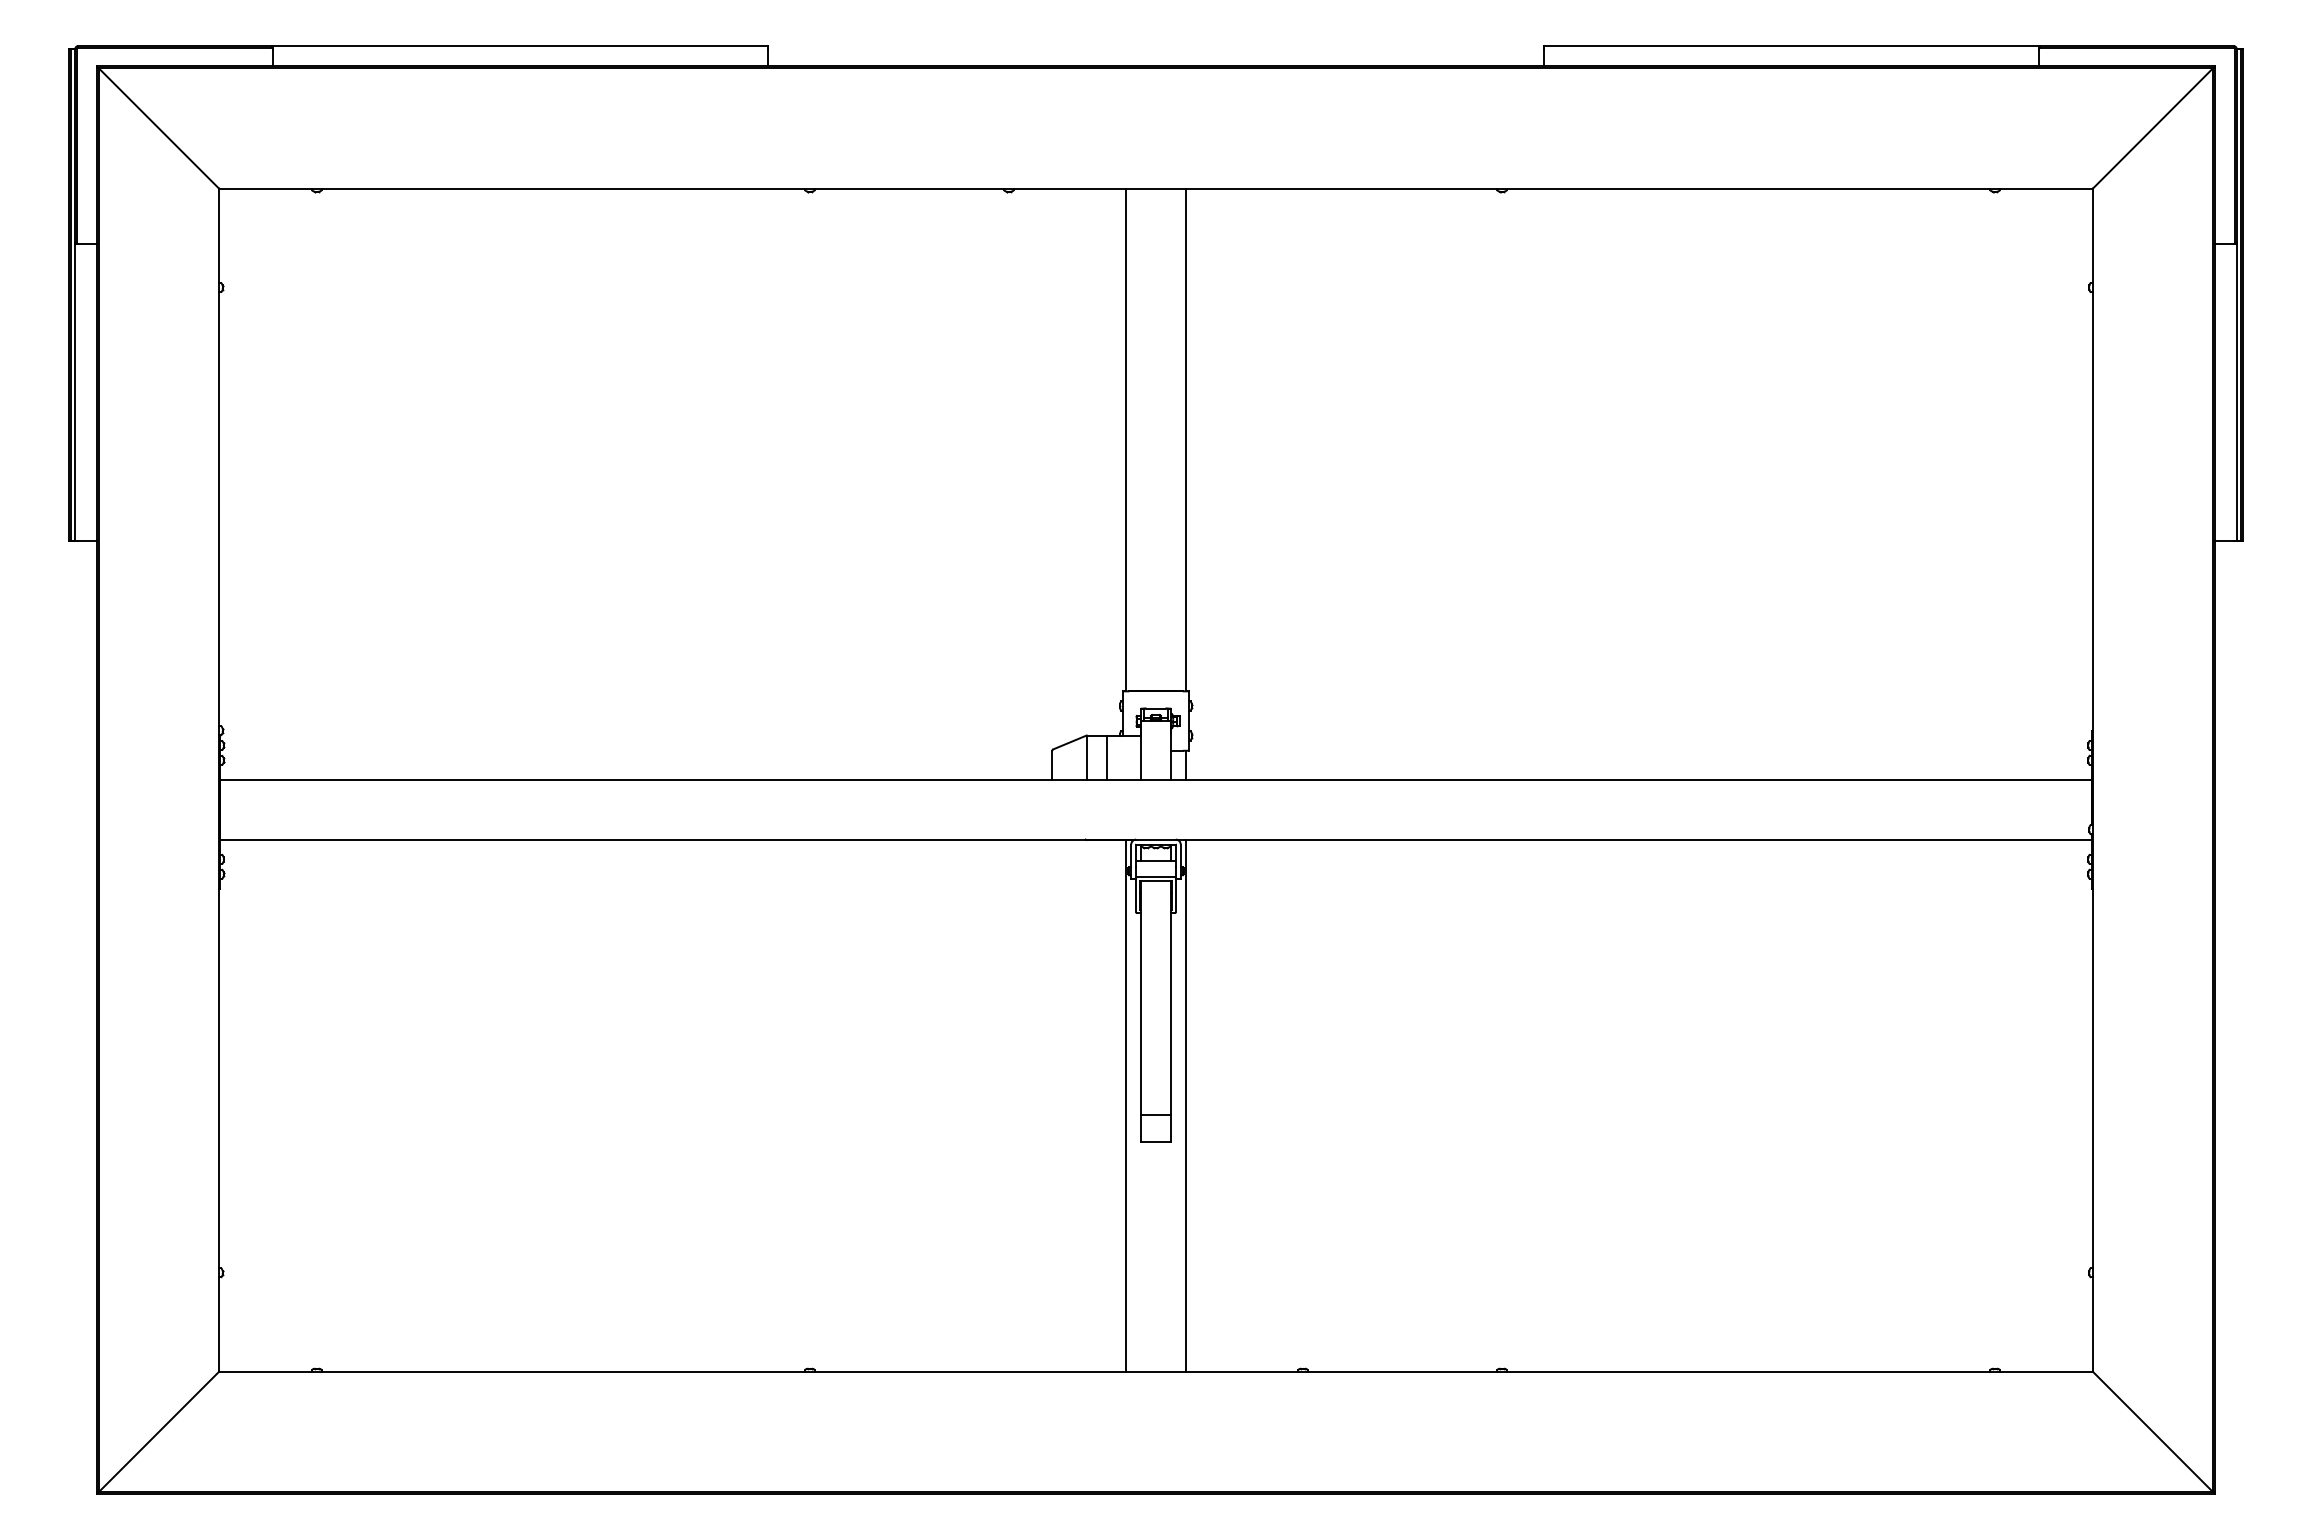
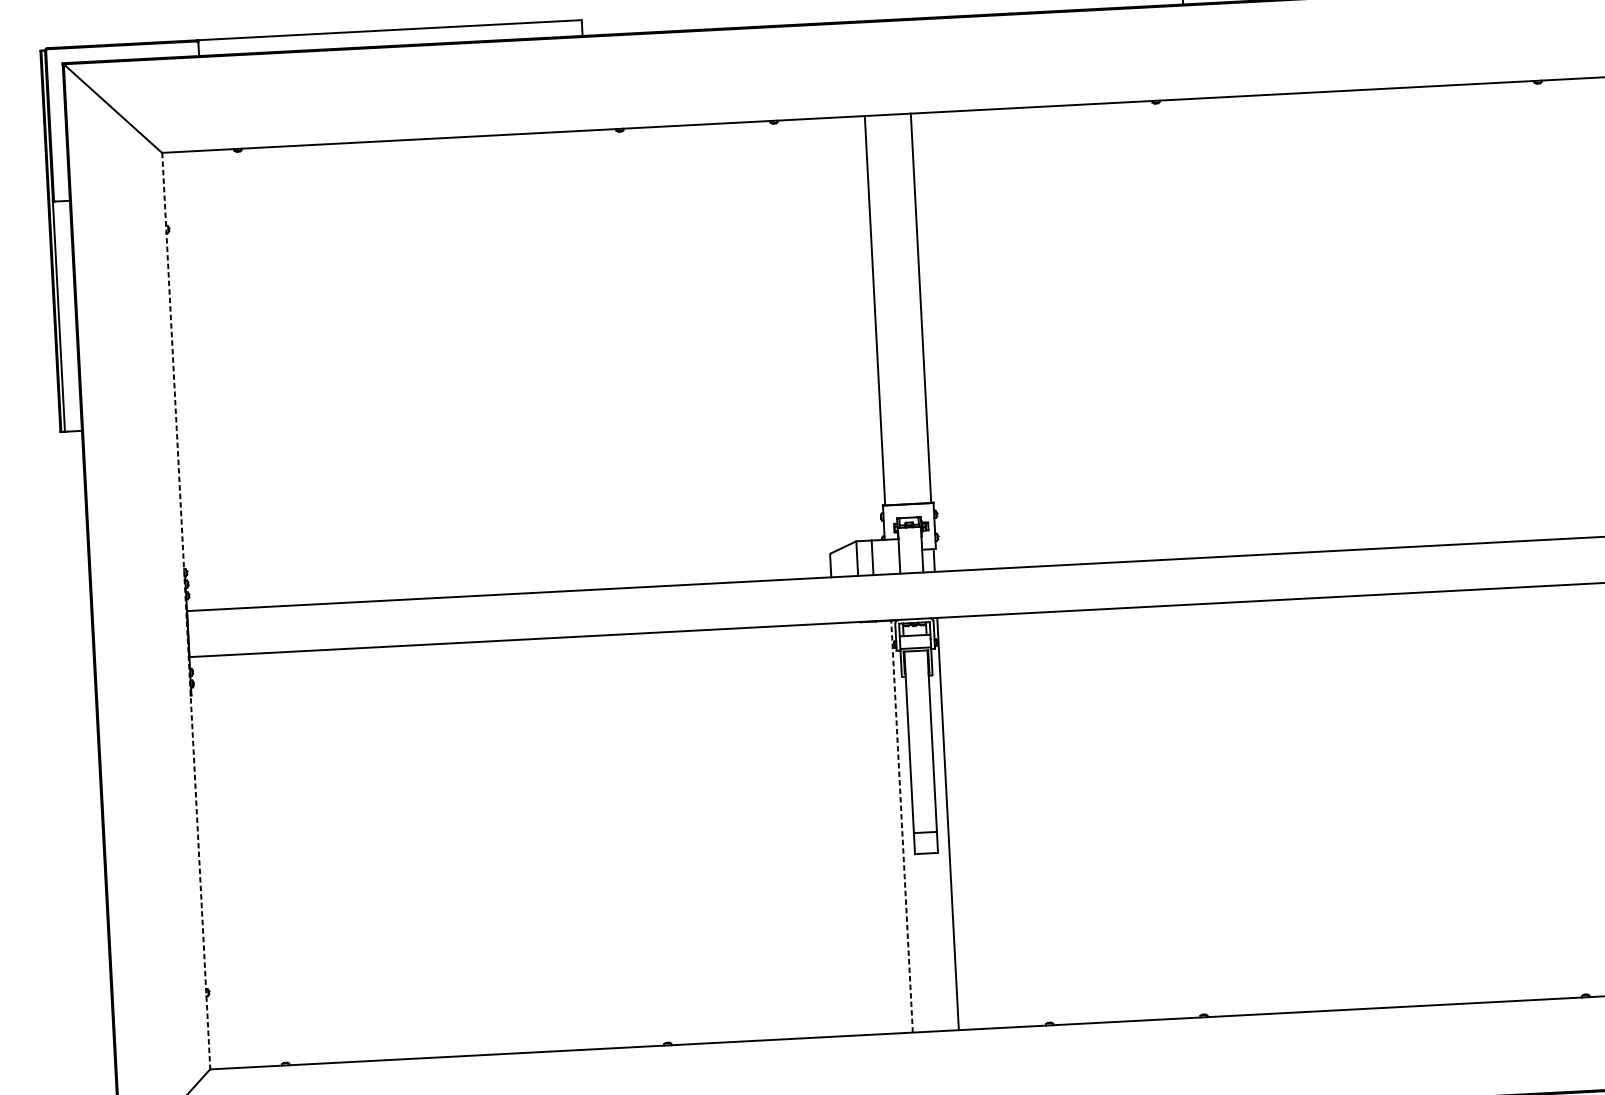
line: (219, 780) -> (186, 611), solid -> dashed
line: (1126, 1105) -> (902, 826), solid -> dashed

